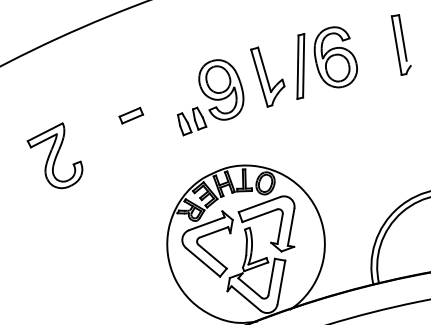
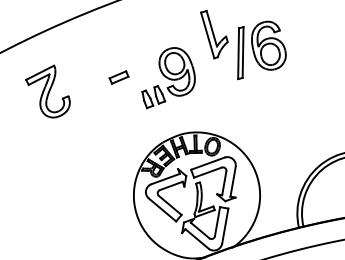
part: (400, 44) -> (320, 35), removed
part: (267, 76) -> (214, 34), moved
part: (130, 115) -> (118, 77), moved
part: (54, 155) -> (47, 91), moved

